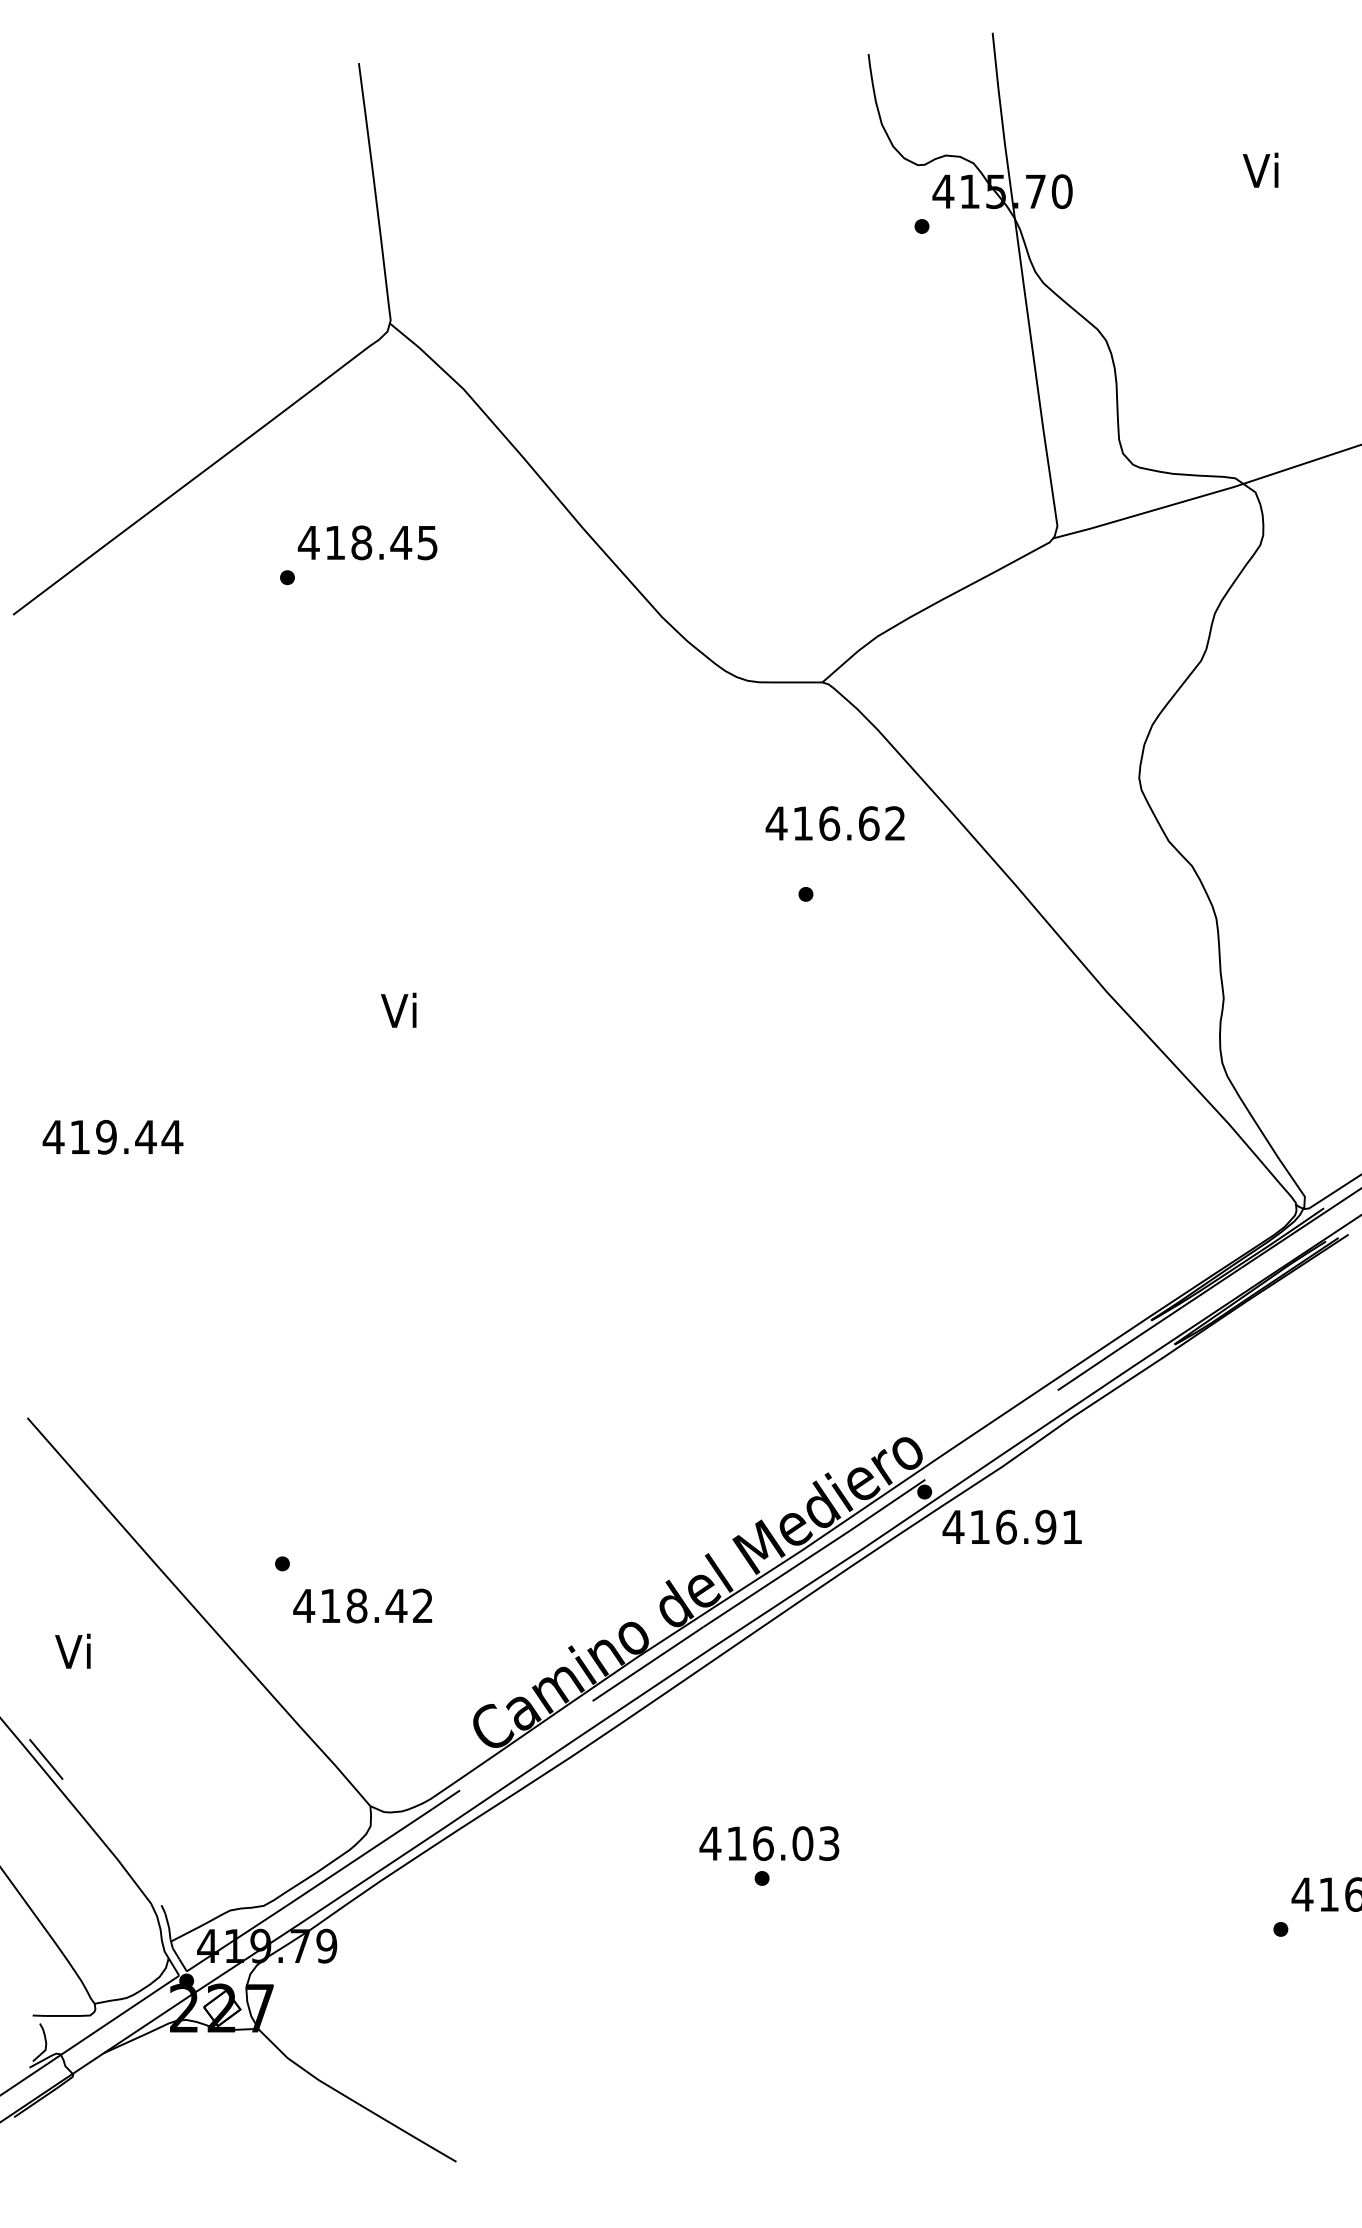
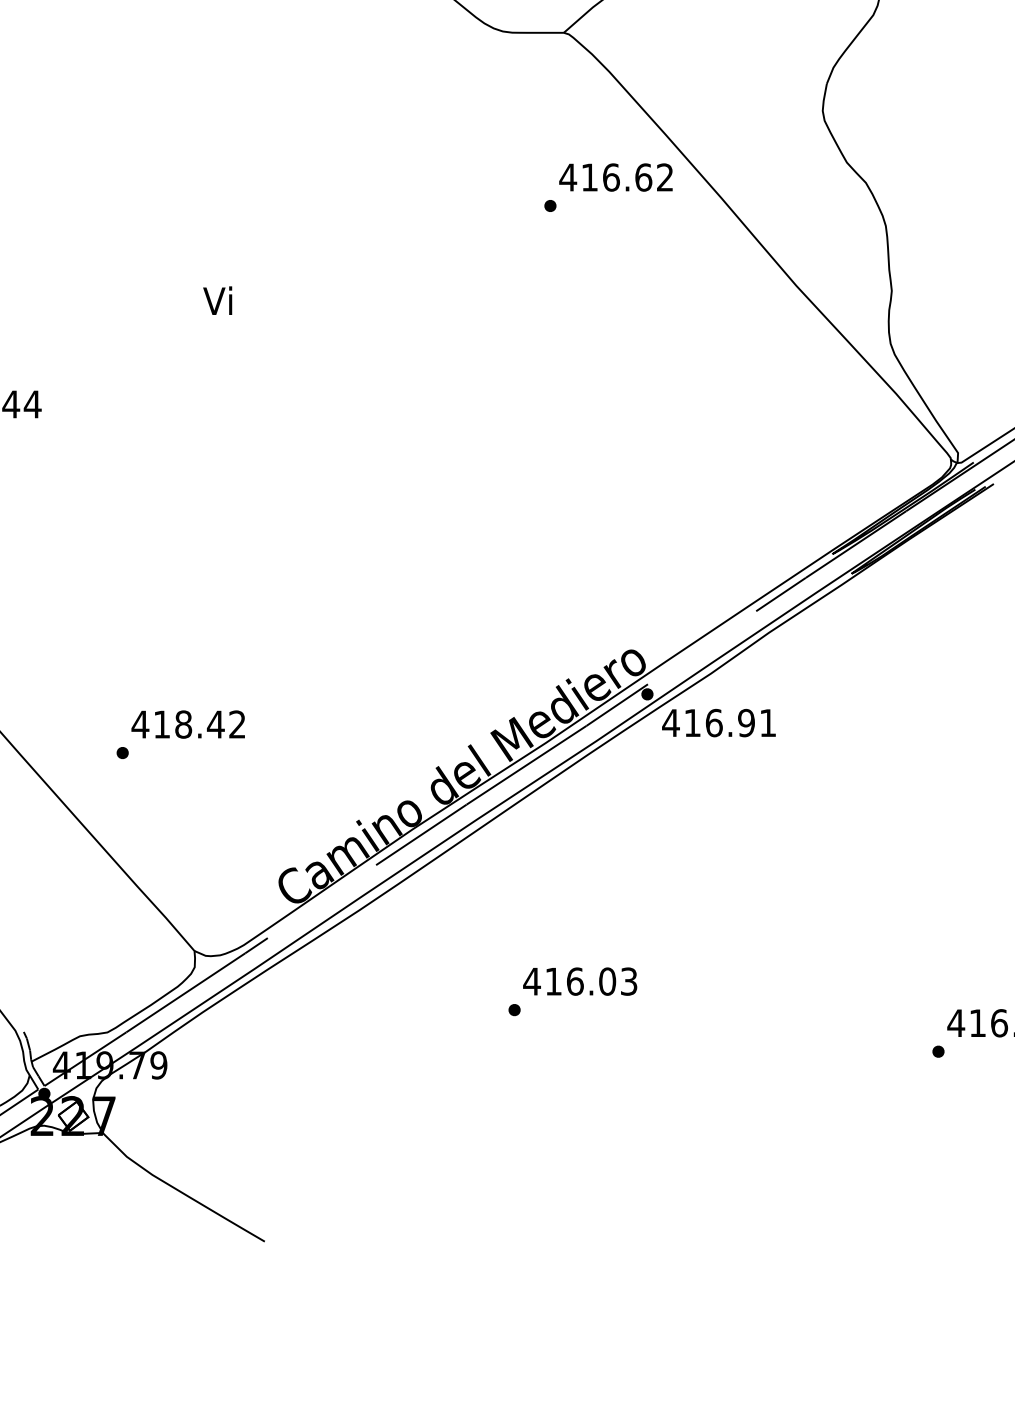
text: (834, 823) -> (615, 177), moved
text: (362, 1605) -> (188, 724), moved
text: (769, 1843) -> (580, 981), moved

